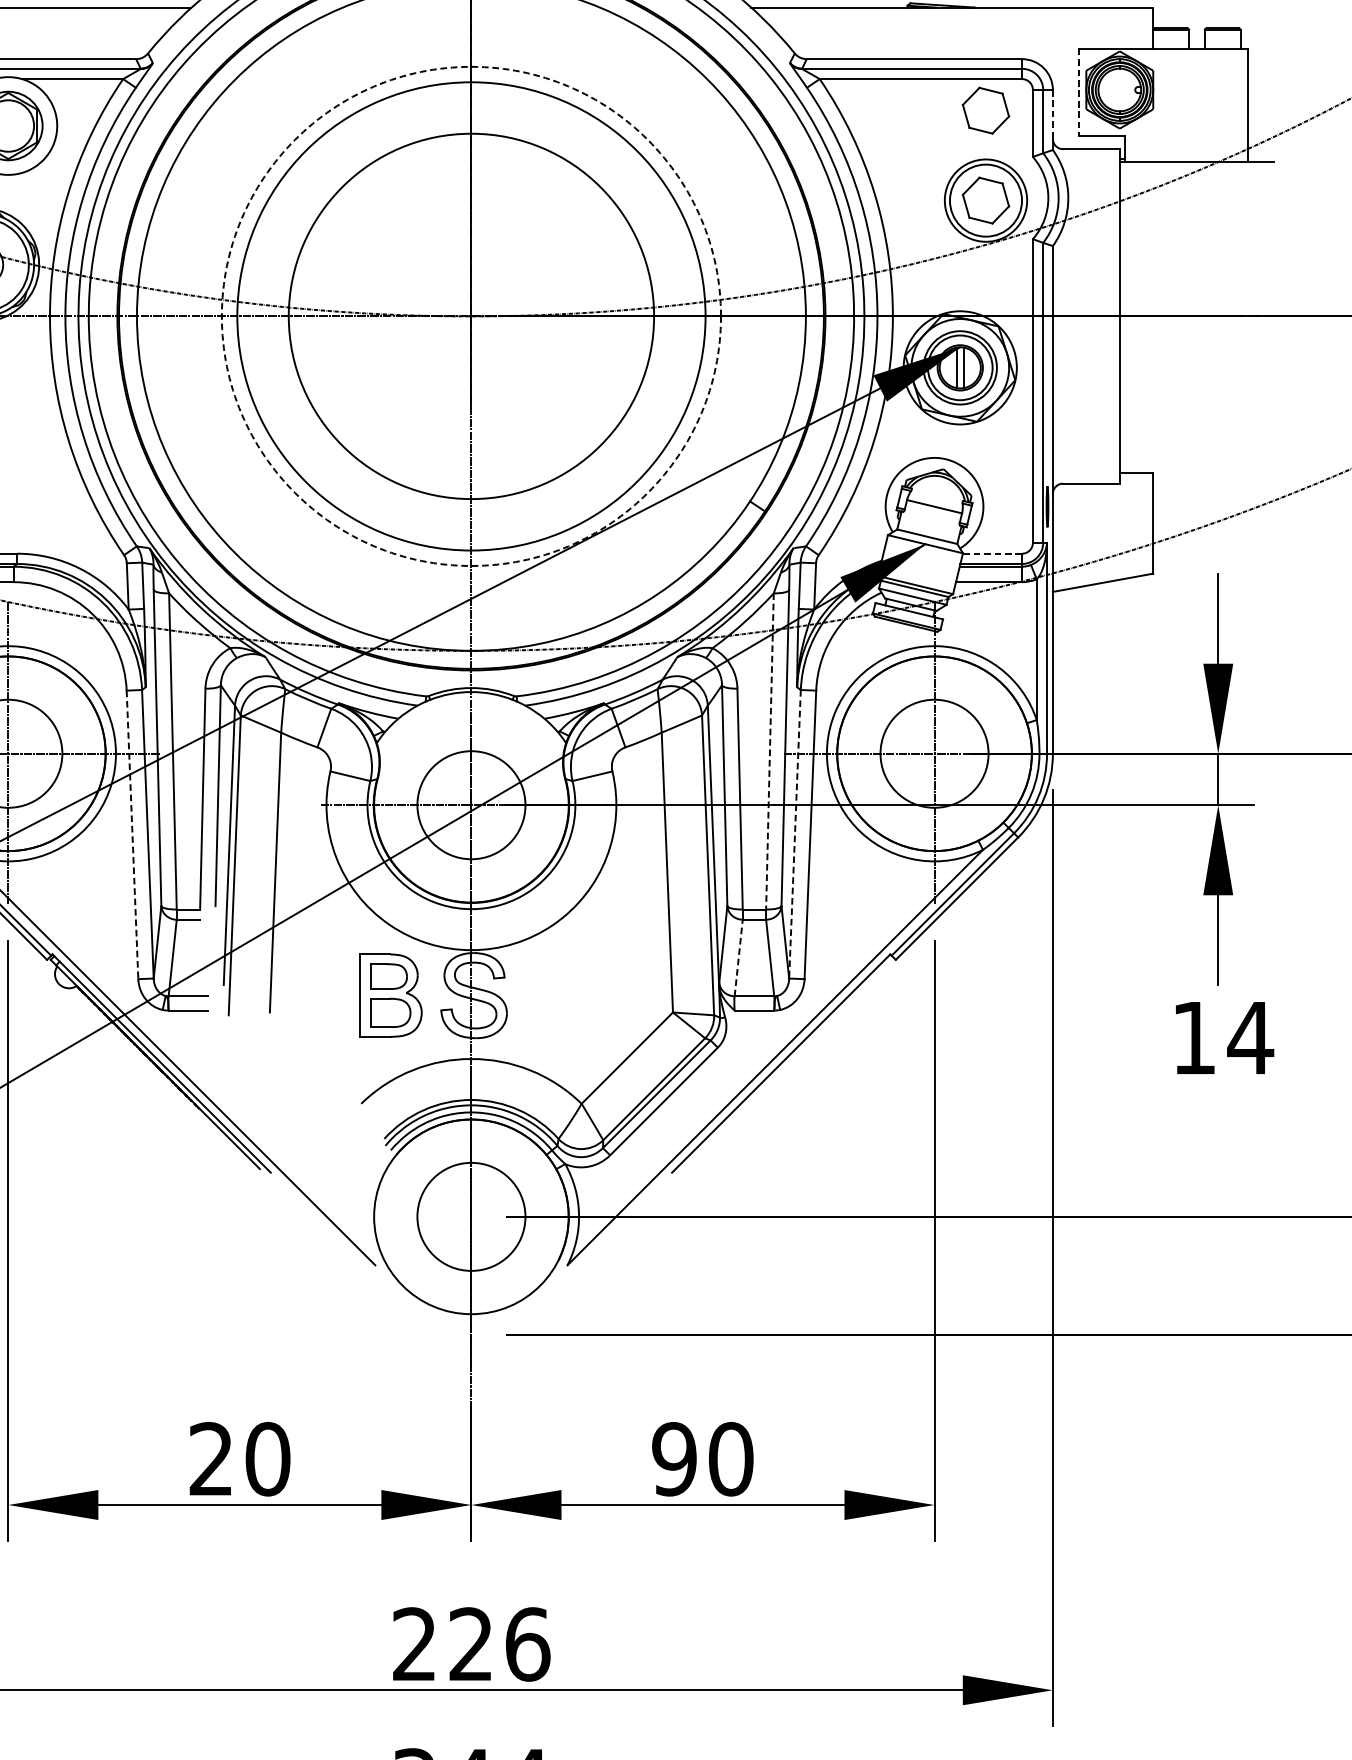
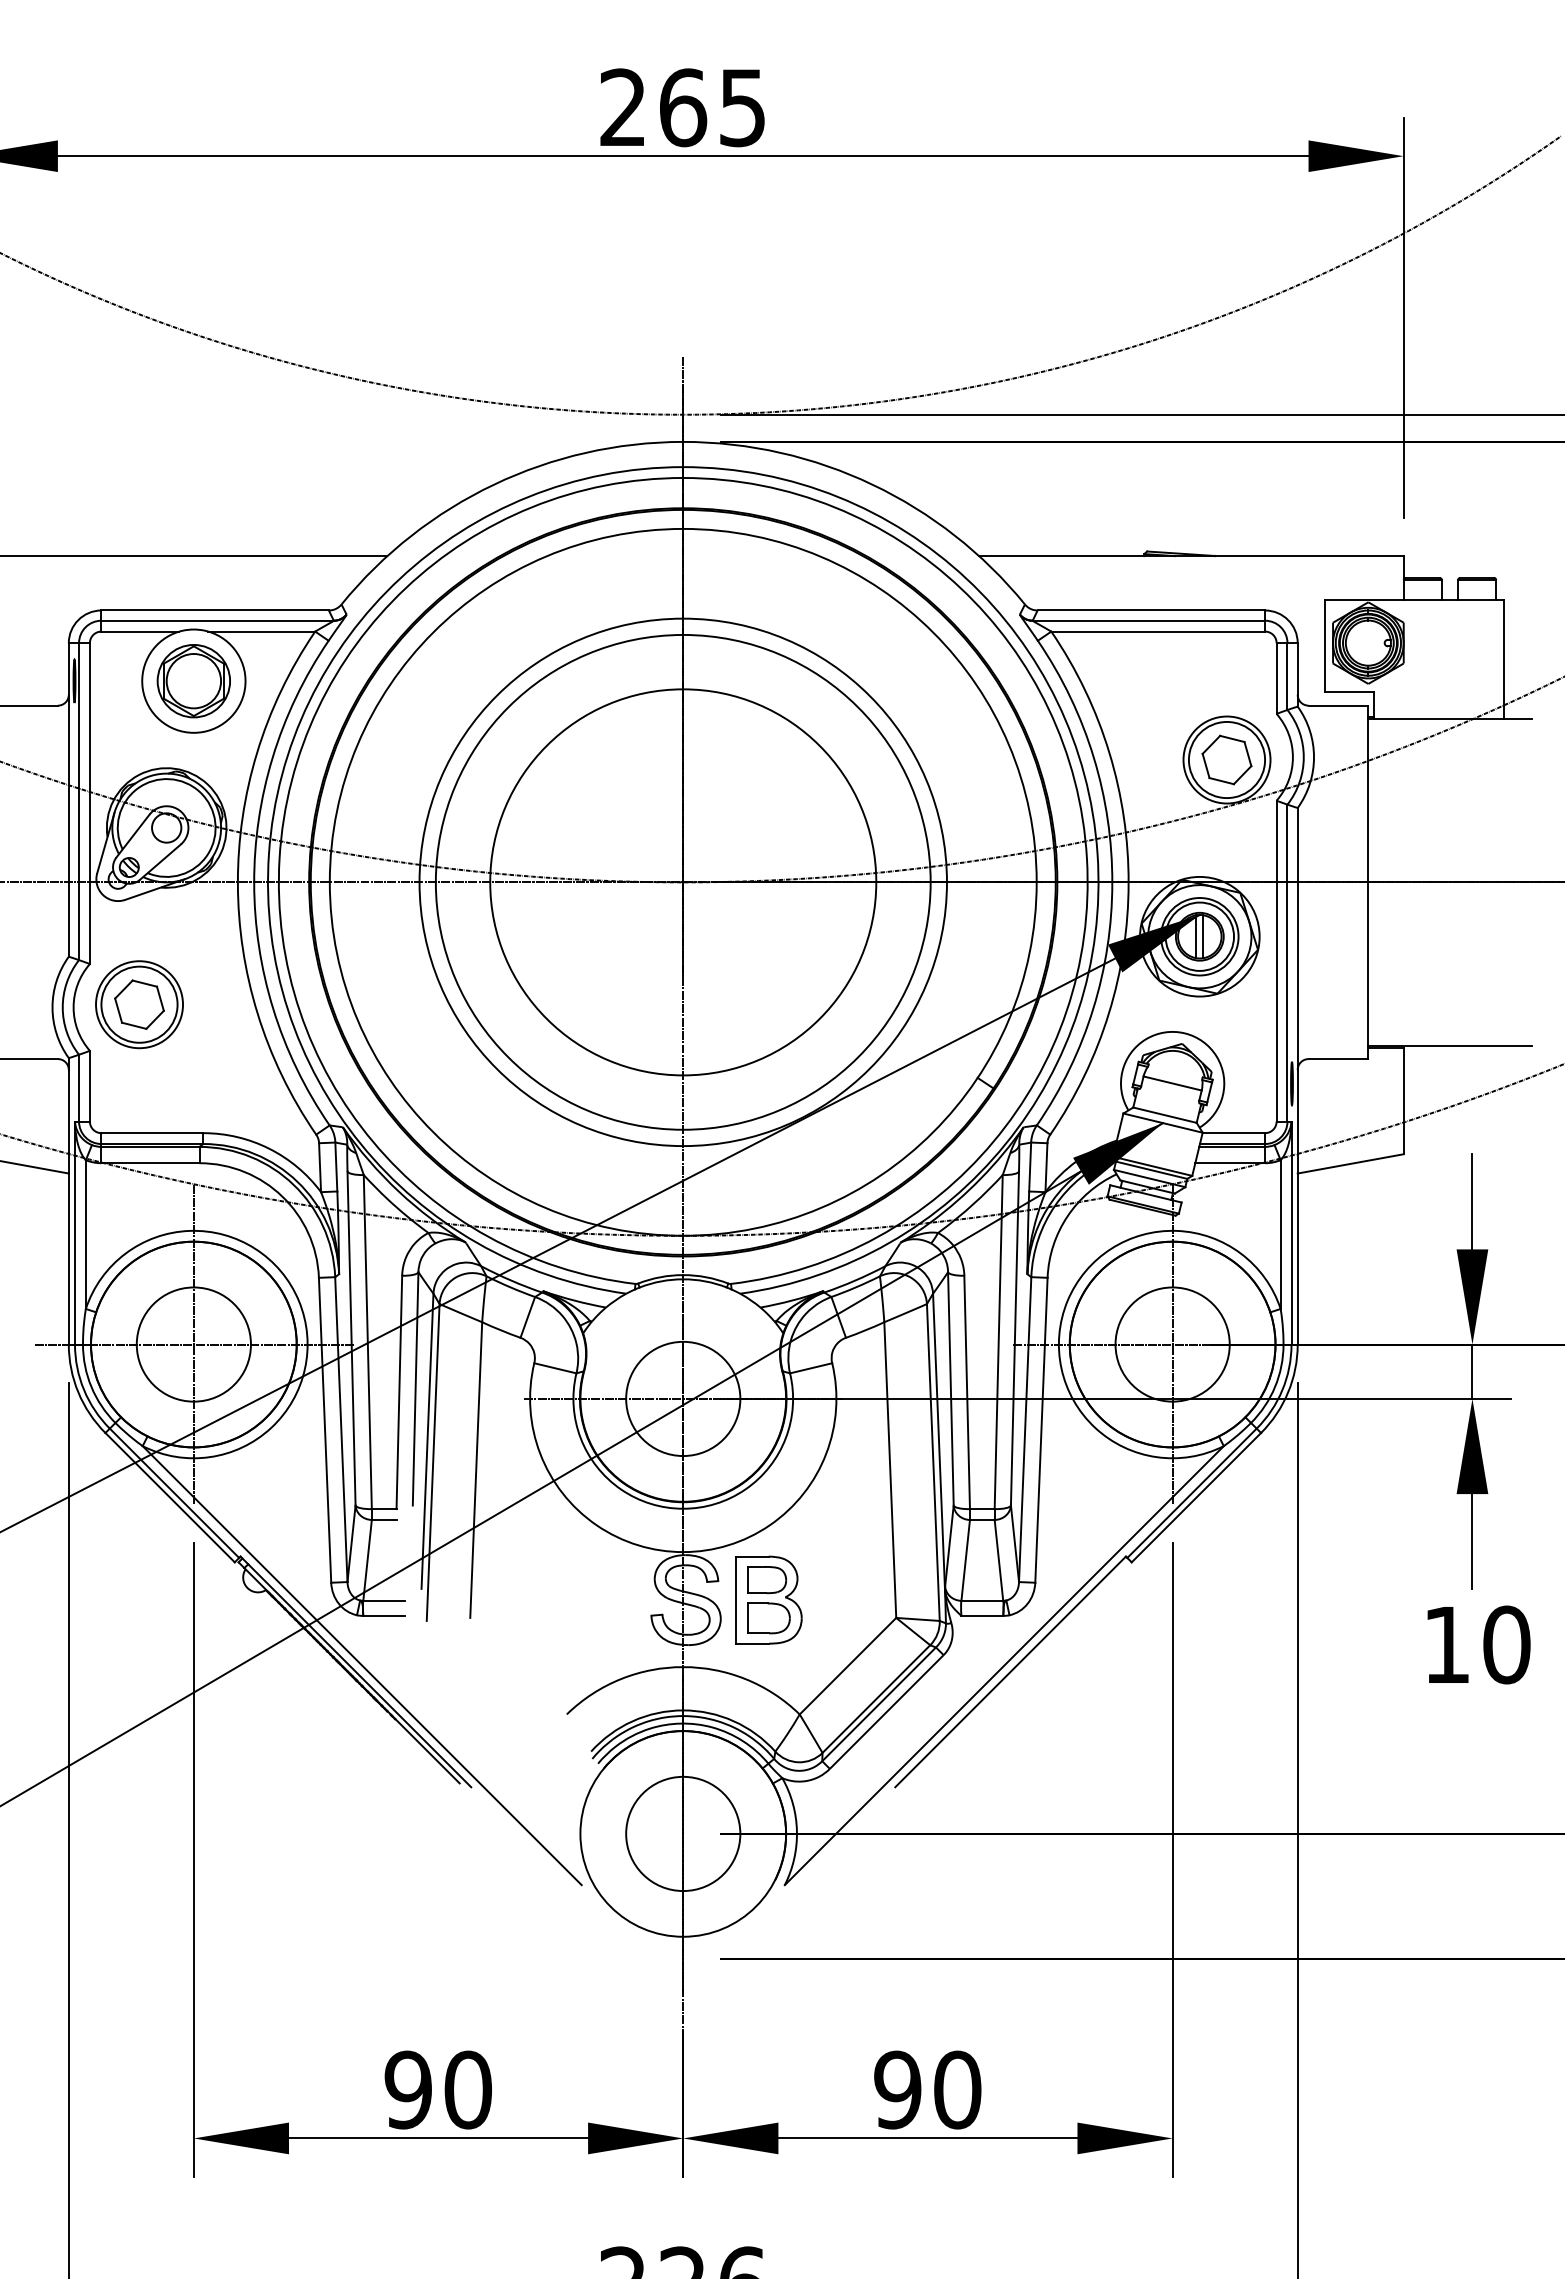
line: (1078, 93) -> (1324, 646), dashed -> solid
part: (985, 110) -> (1226, 664), removed
line: (1052, 114) -> (1297, 668), dashed -> solid
circle: (470, 316) -> (682, 882), dashed -> solid
line: (1196, 470) -> (1449, 1045), added
line: (992, 554) -> (1233, 1133), dashed -> solid
line: (769, 751) -> (998, 1342), dashed -> solid
line: (795, 834) -> (1025, 1429), dashed -> solid
line: (132, 835) -> (325, 1430), dashed -> solid
line: (738, 958) -> (965, 1560), dashed -> solid
part: (390, 995) -> (768, 1599), moved
text: (1250, 1037) -> (1506, 1644), 14 -> 10
text: (210, 1458) -> (407, 2089), 20 -> 90

